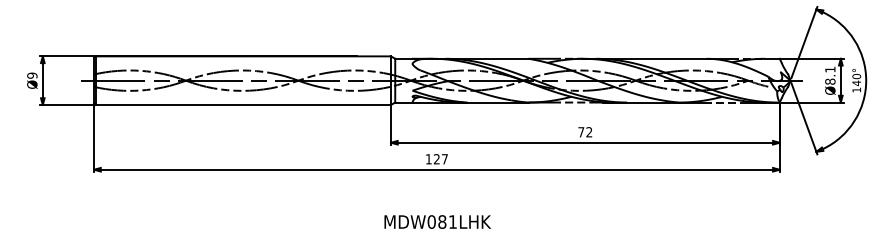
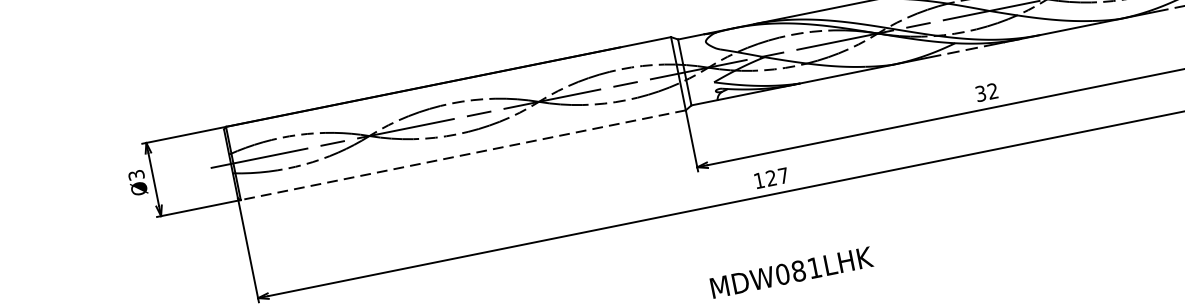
text: (32, 75) -> (136, 174), Ø9 -> Ø3
line: (243, 104) -> (463, 154), solid -> dashed
text: (581, 132) -> (981, 93), 72 -> 32

